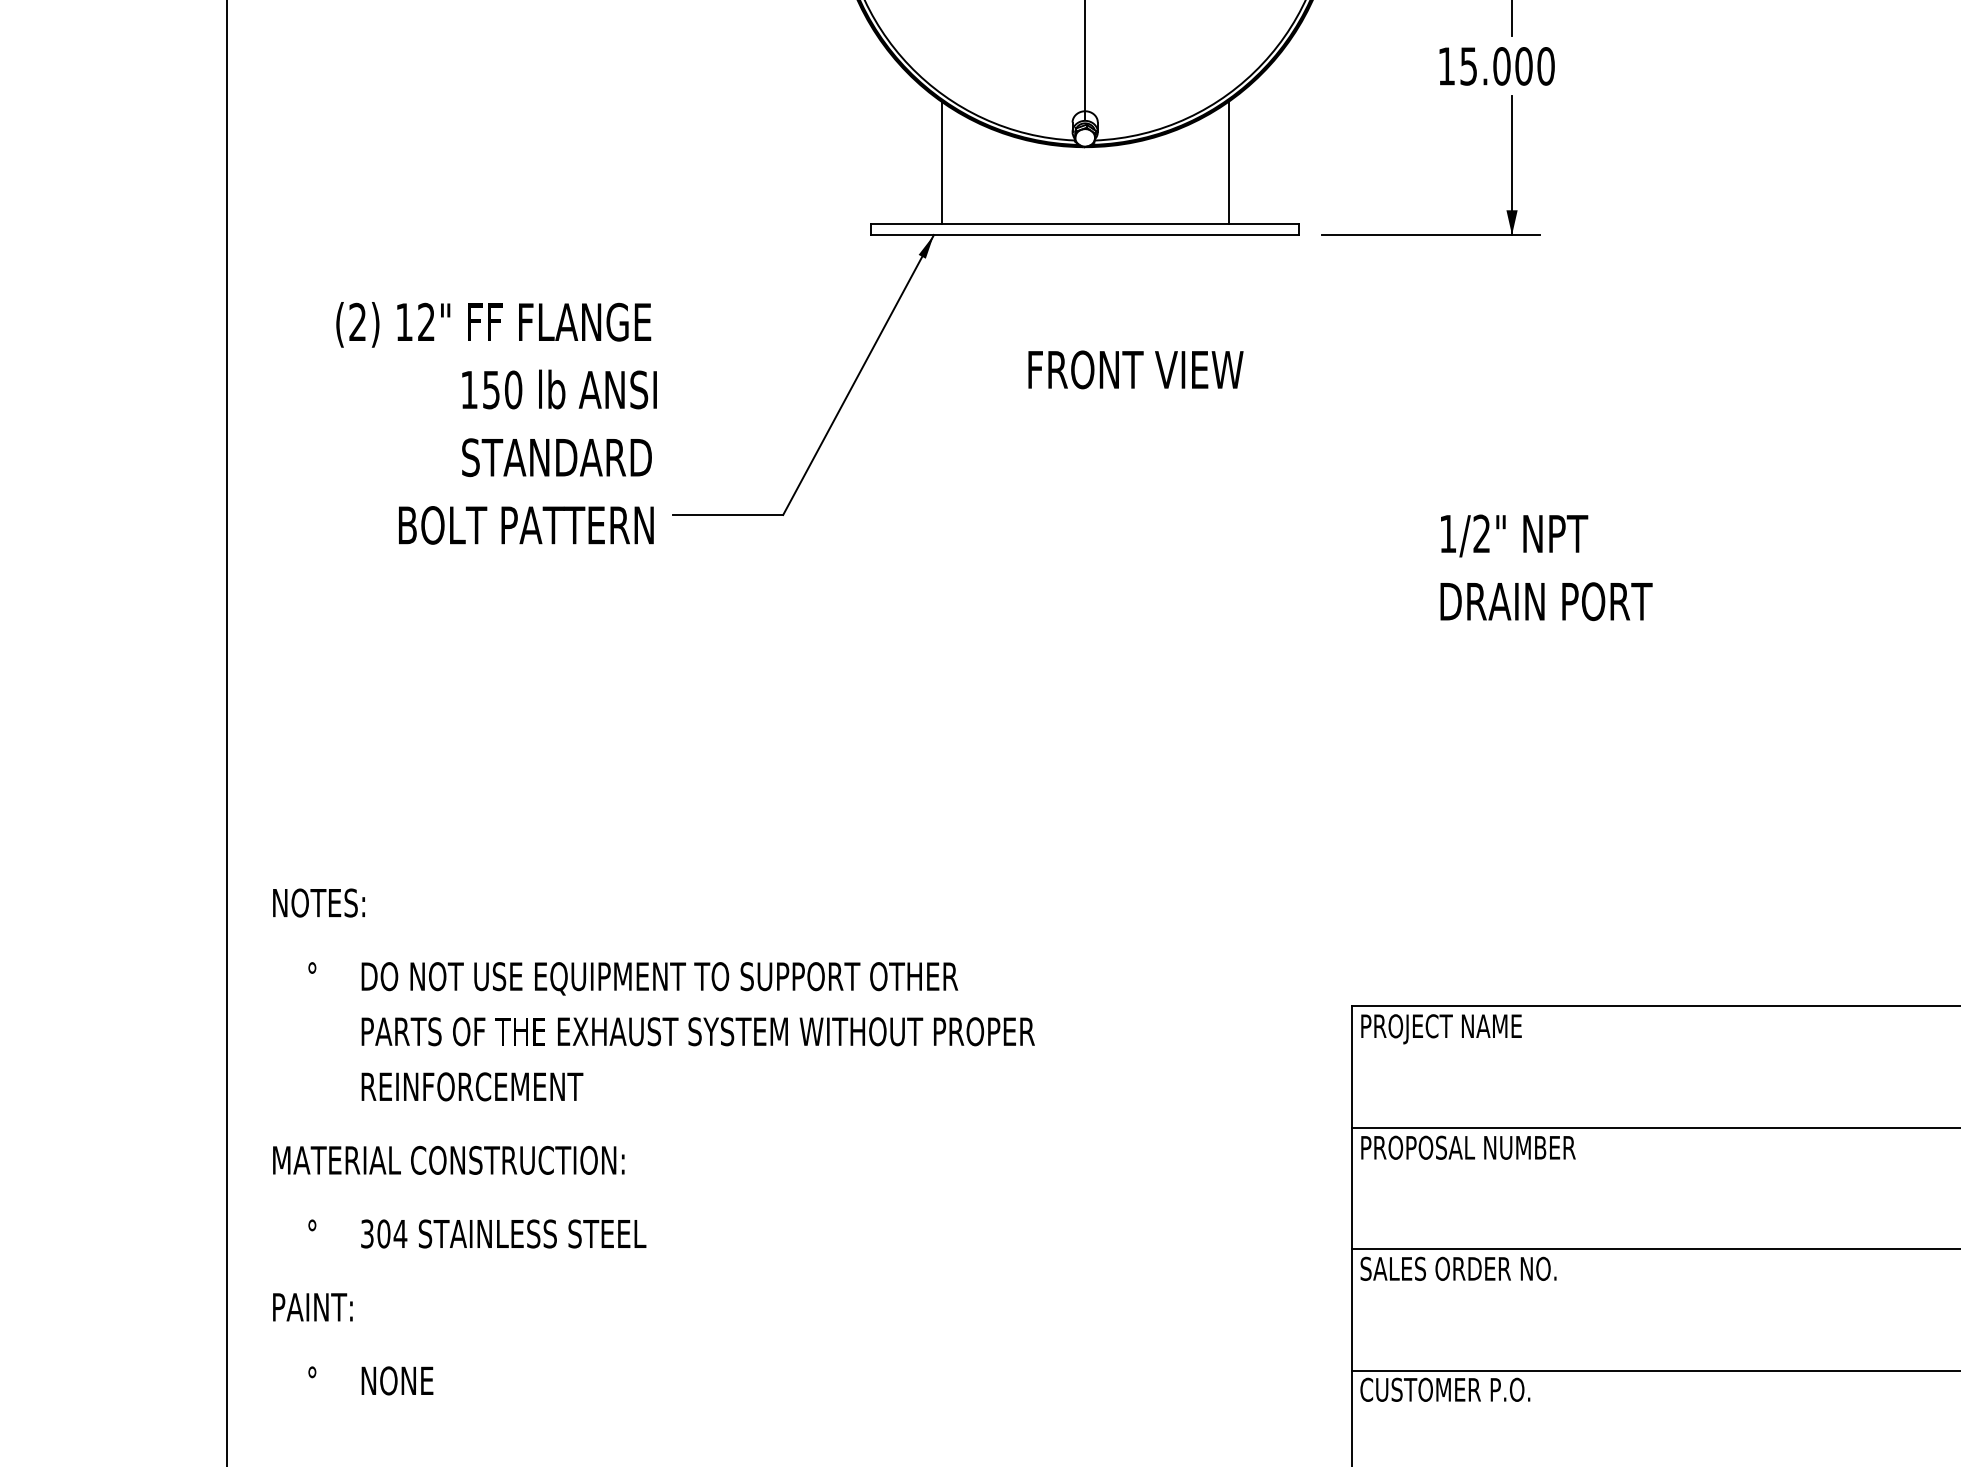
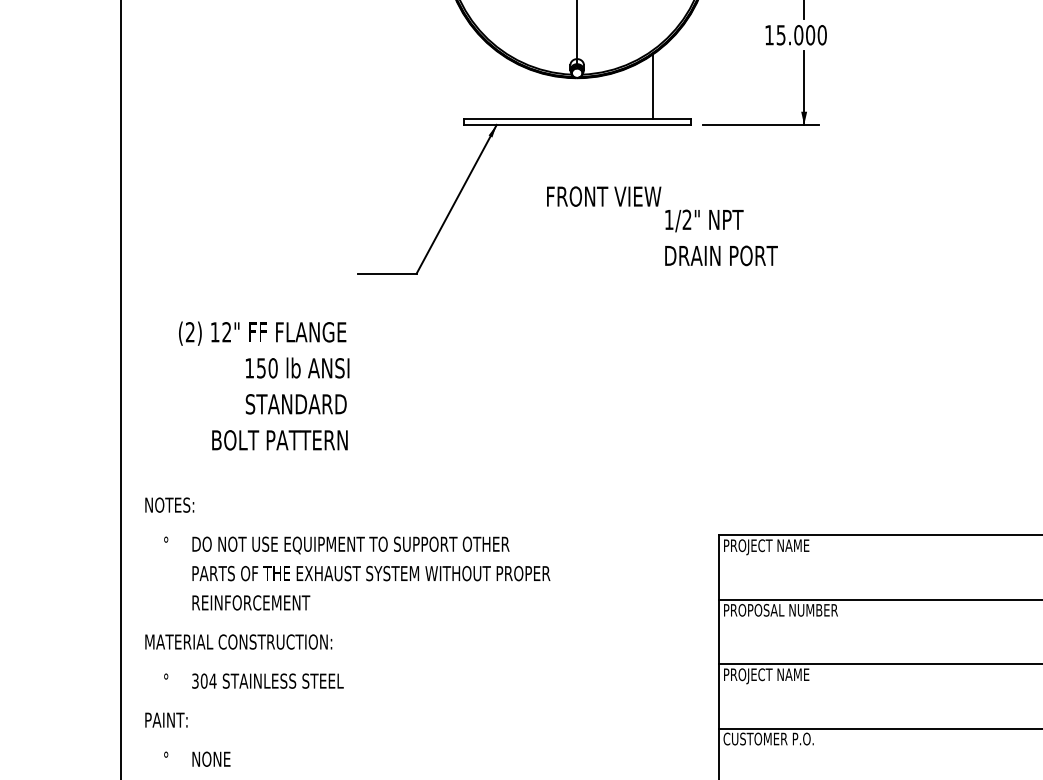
line: (941, 162) -> (500, 86), removed
text: (497, 422) -> (264, 385), moved
text: (1546, 567) -> (721, 237), moved
text: (653, 1140) -> (347, 631), moved
text: (1458, 1272) -> (775, 676), SALES ORDER NO. -> PROJECT NAME

